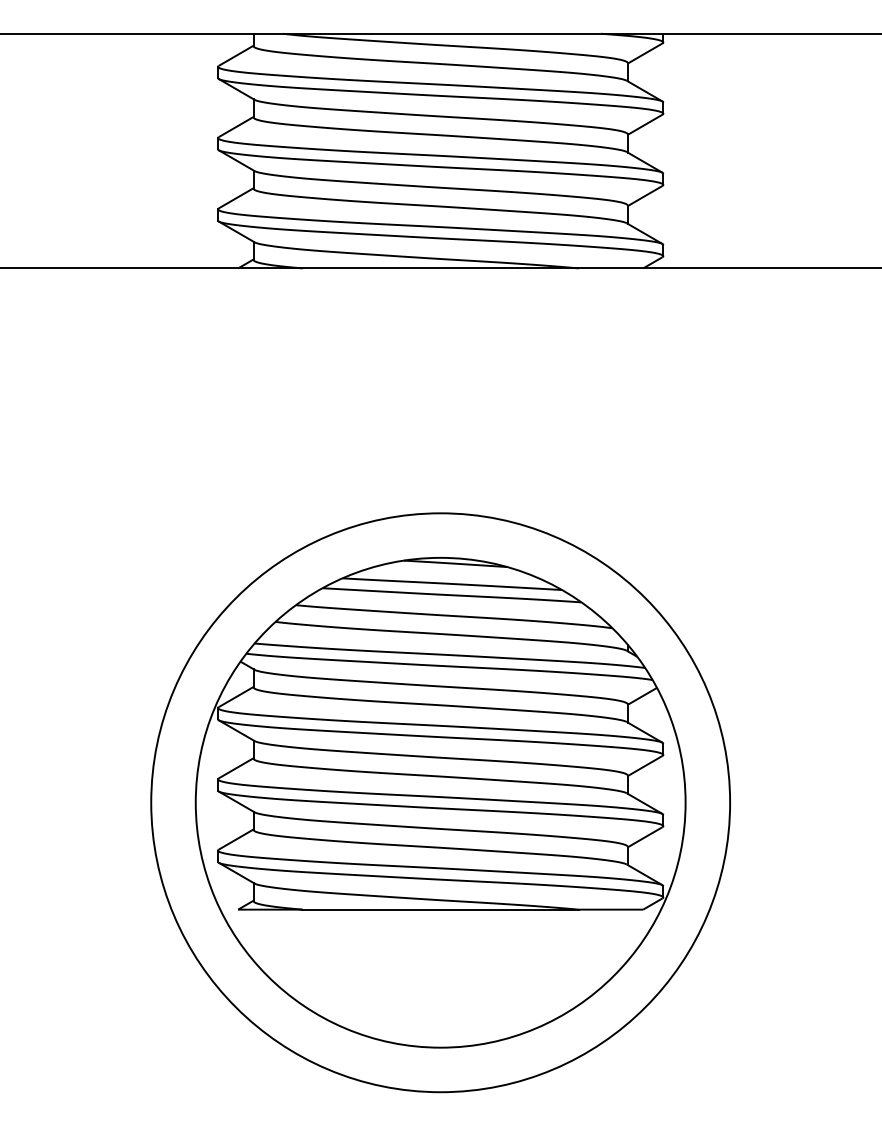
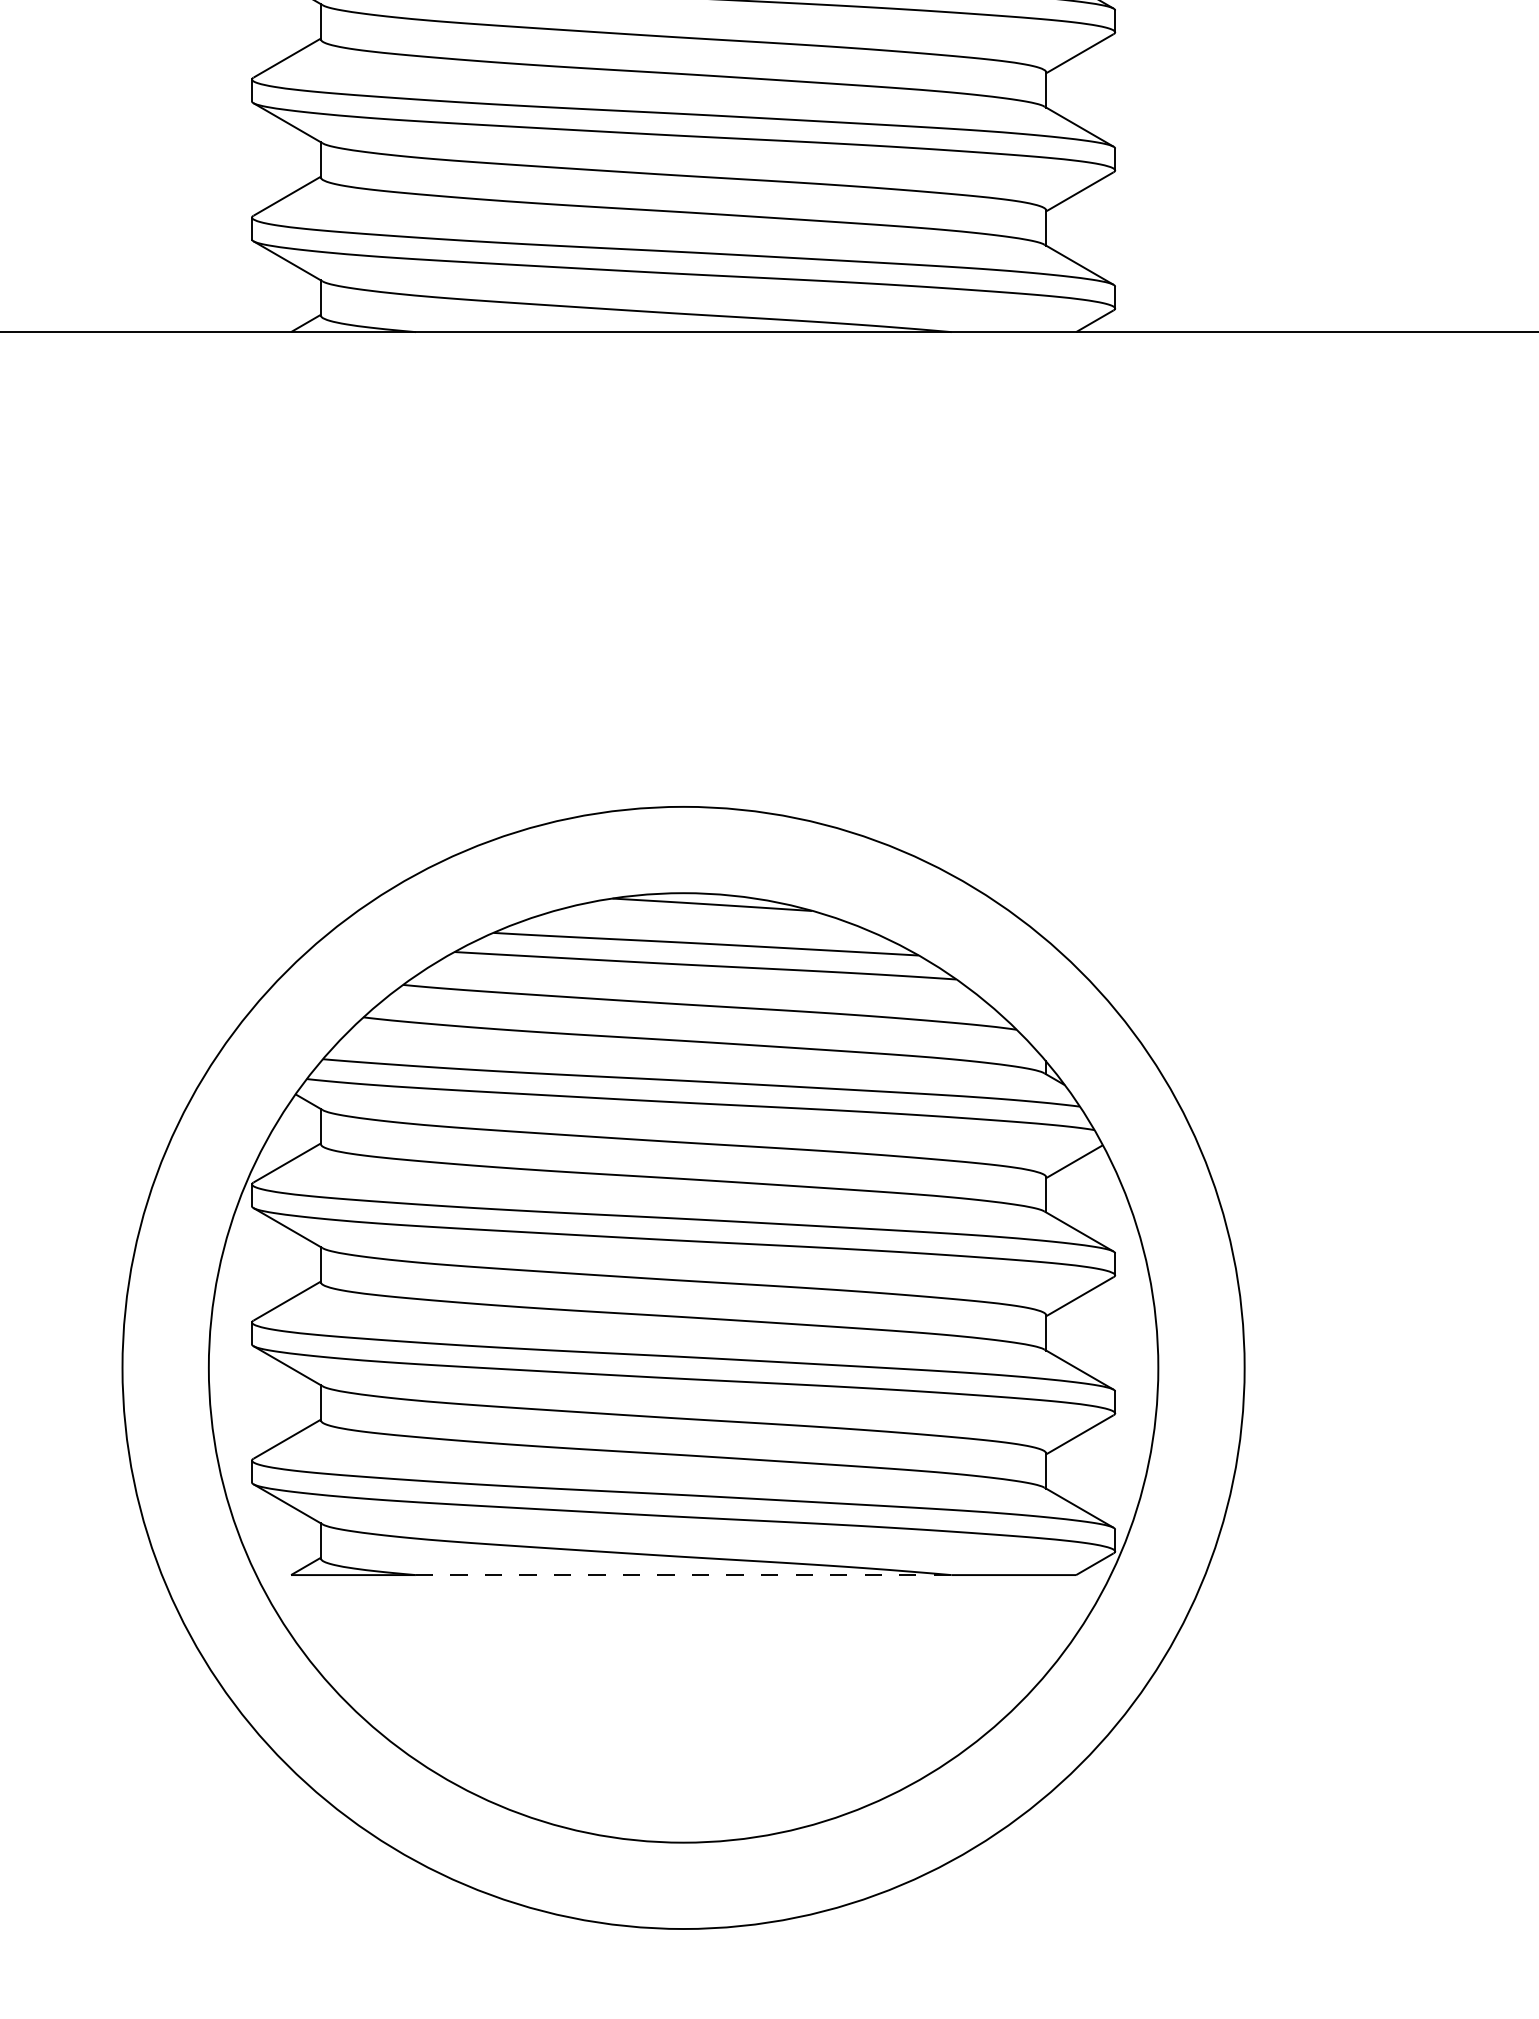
line: (441, 909) -> (685, 1574), solid -> dashed

